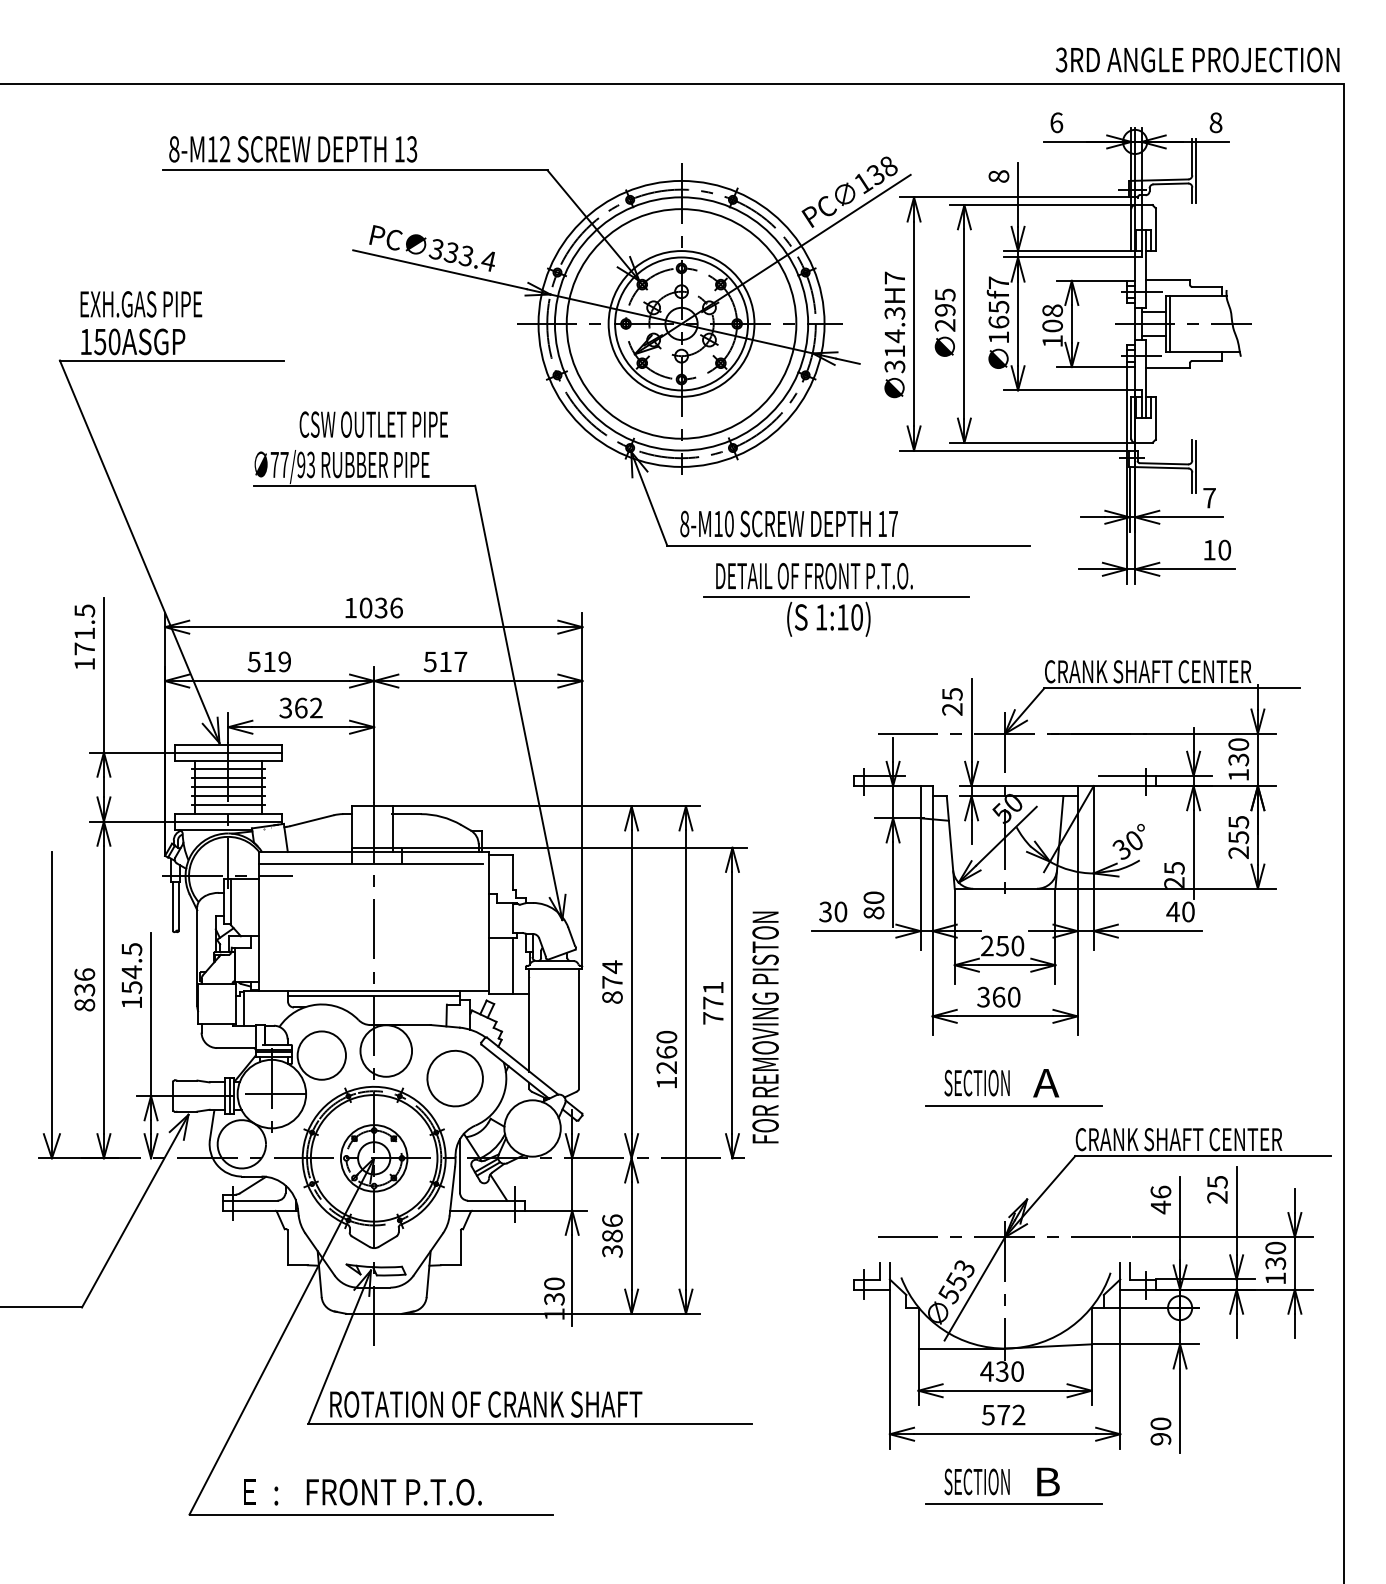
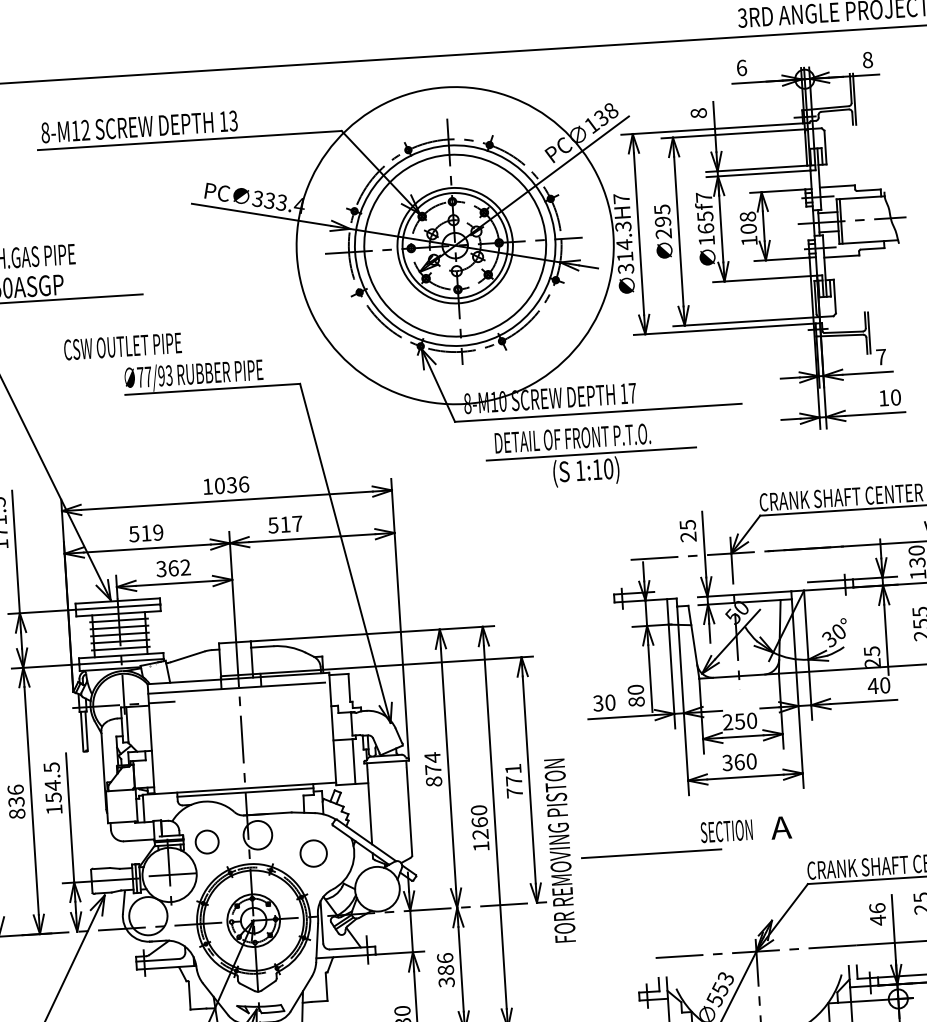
circle: (681, 323) -> (455, 245), size x1.4
text: (373, 424) -> (122, 346), moved
text: (765, 1027) -> (559, 850), moved
circle: (386, 1050) -> (258, 834), size x0.7
circle: (321, 1055) -> (206, 841), size x0.6
part: (454, 1078) -> (313, 853), size x0.6
line: (1013, 1105) -> (651, 853), moved

